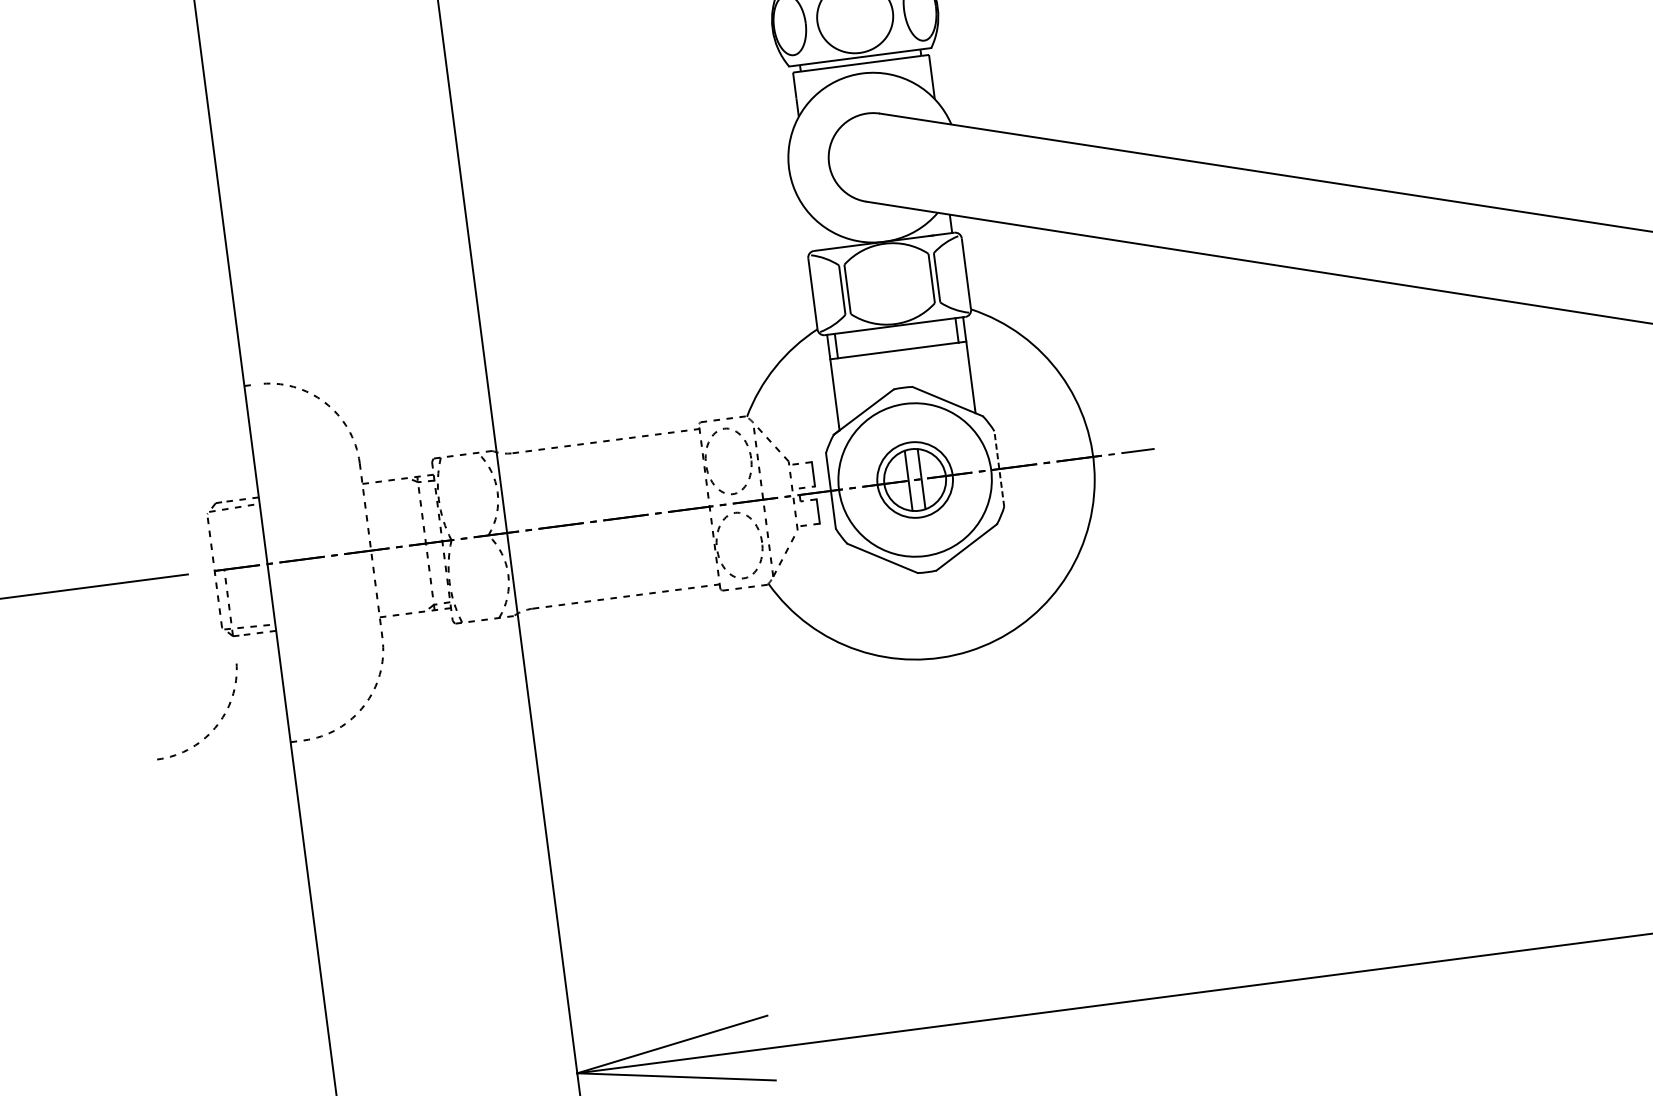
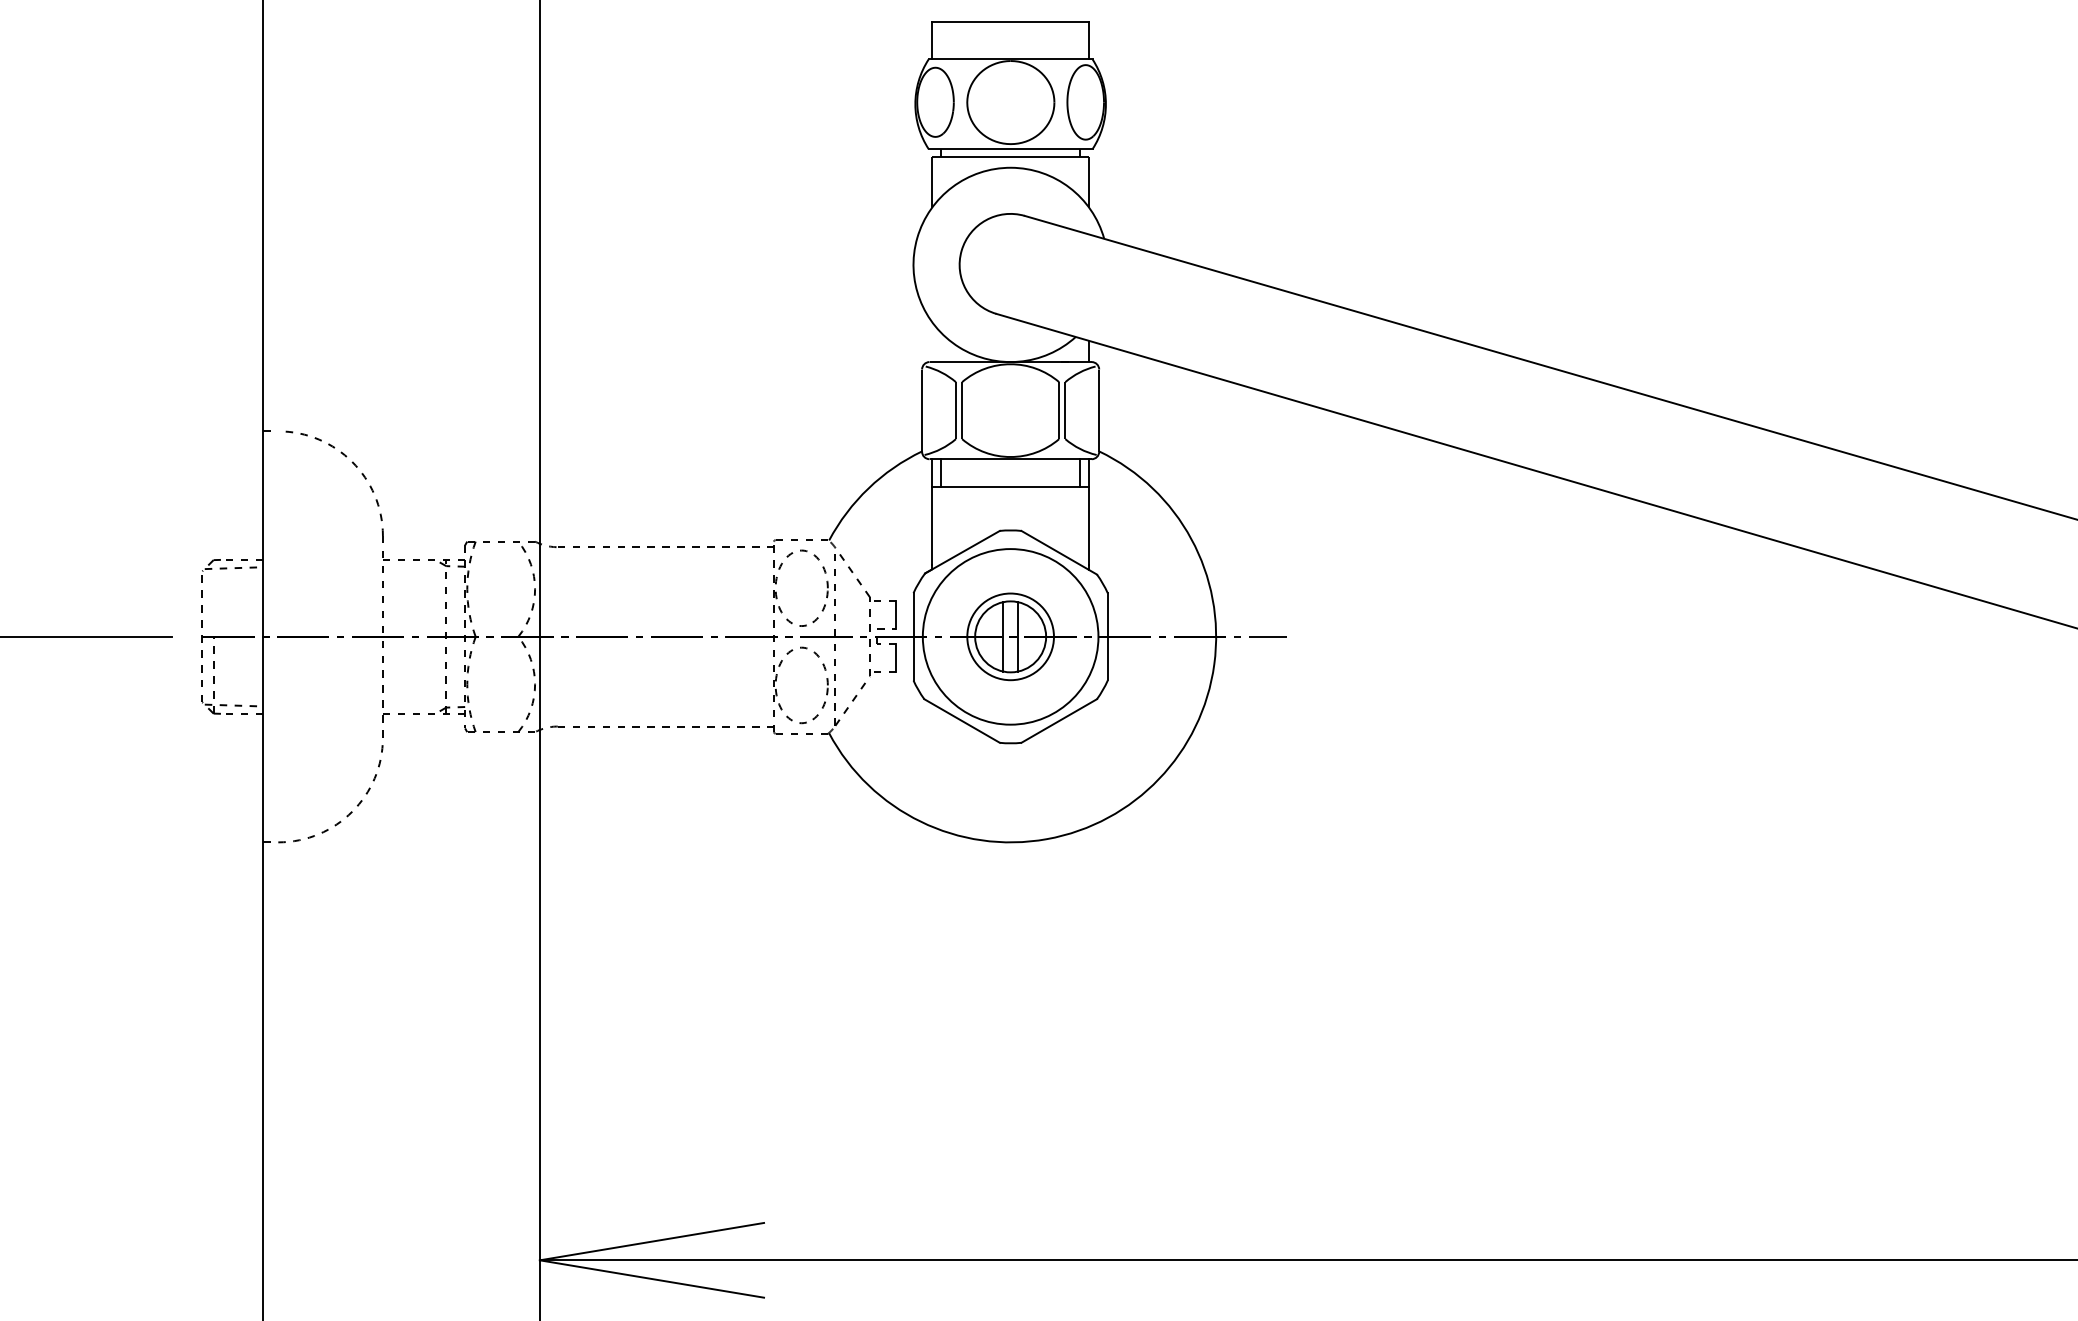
line: (999, 468) -> (1107, 636), dashed -> solid
arc: (213, 727) -> (178, 814), removed

